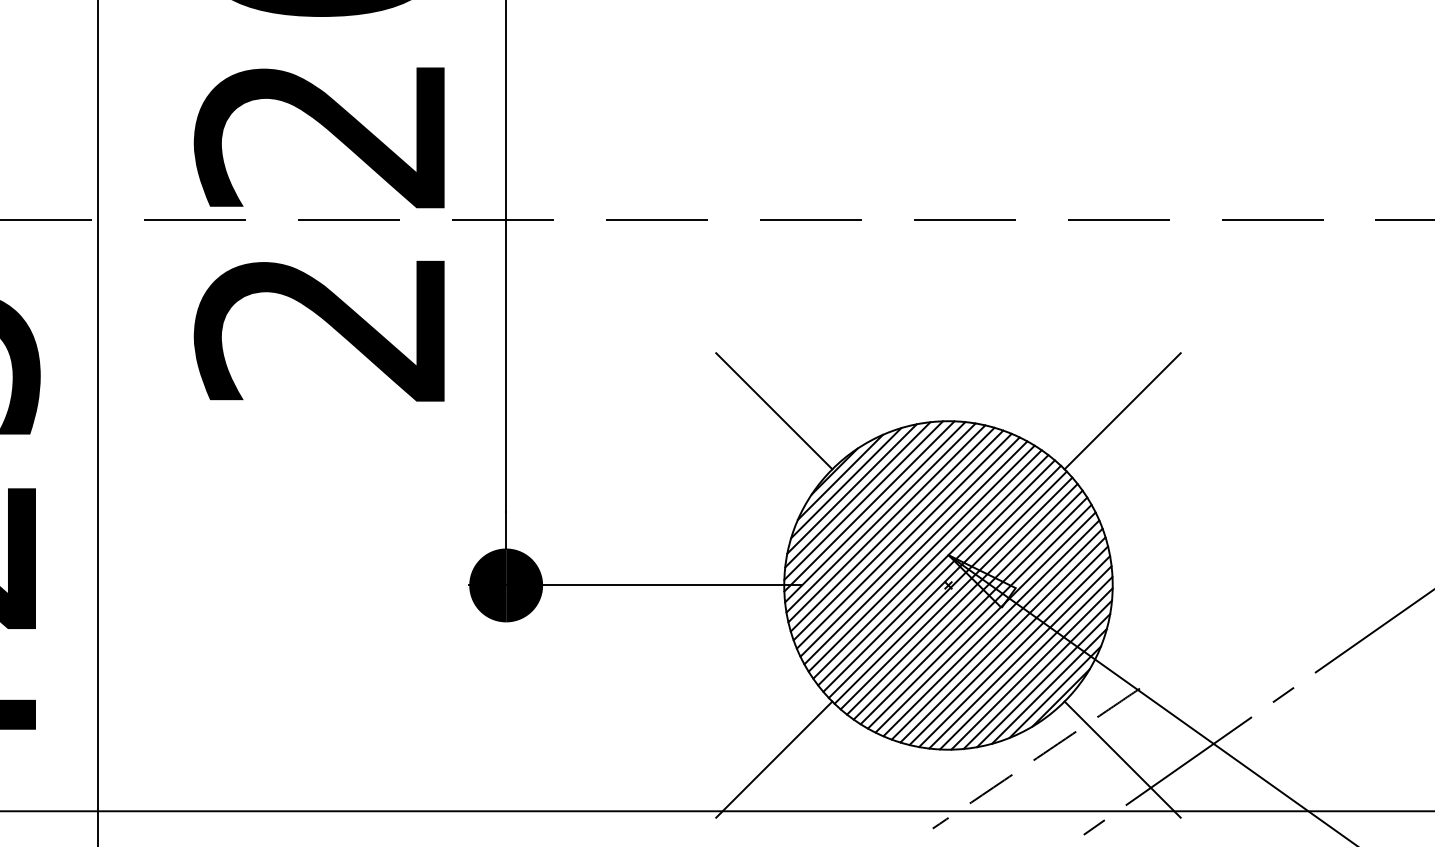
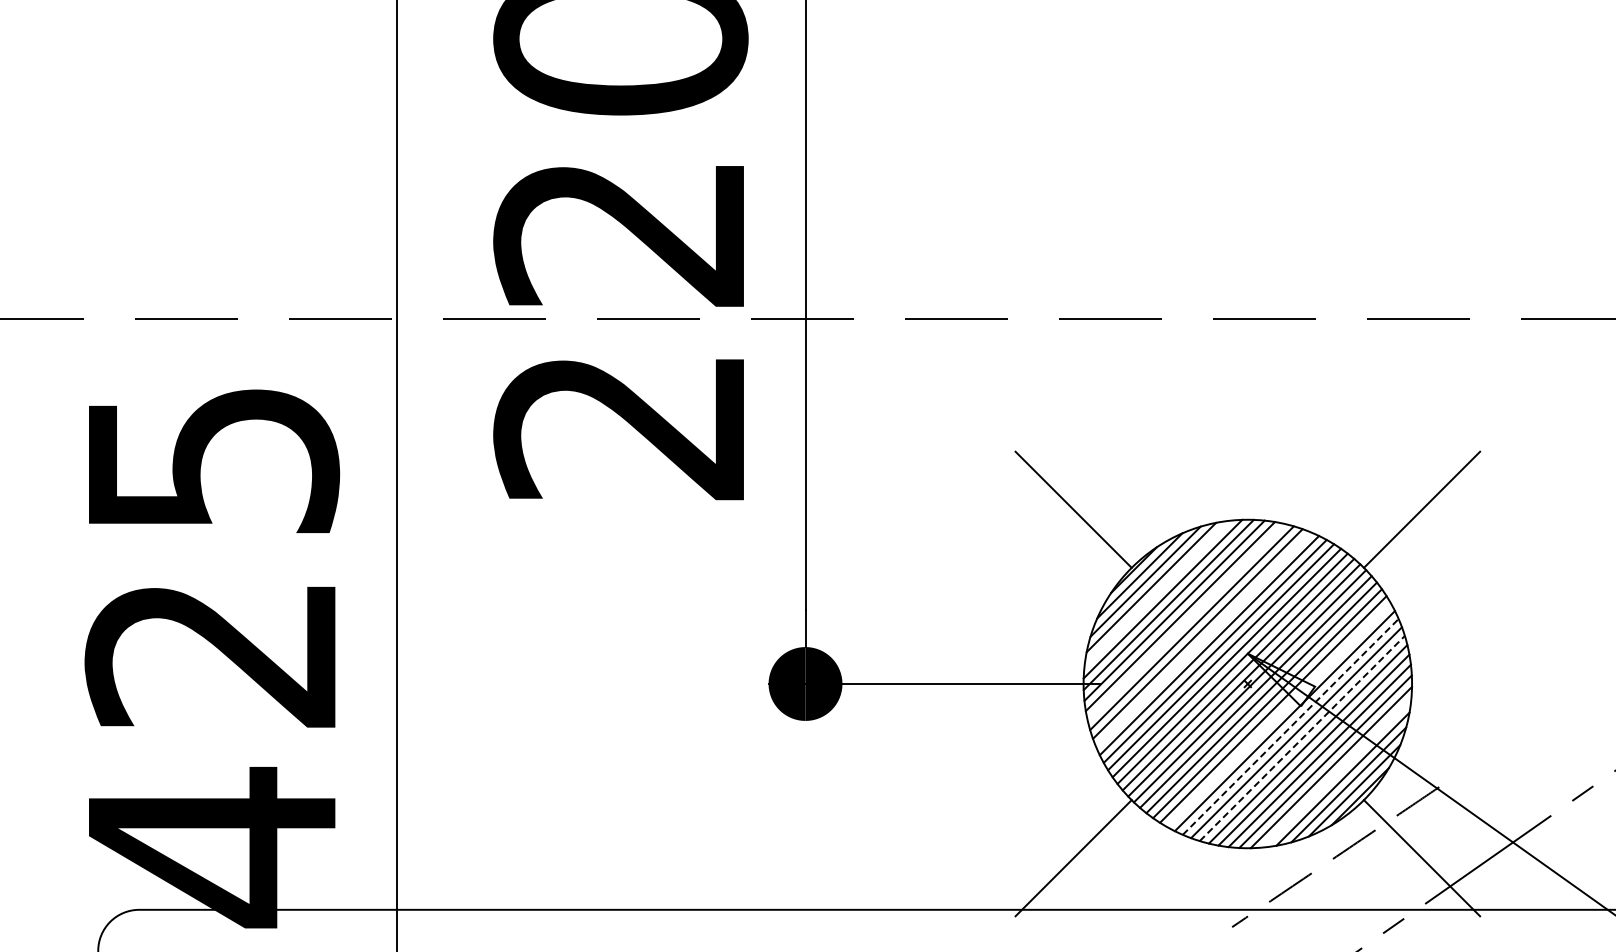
line: (857, 493) -> (1156, 592), removed
line: (886, 522) -> (1185, 621), removed
line: (904, 540) -> (1203, 639), removed
line: (979, 616) -> (1278, 715), removed
line: (991, 627) -> (1290, 726), solid -> dashed
line: (1003, 639) -> (1302, 738), solid -> dashed
line: (1038, 674) -> (1337, 773), removed

